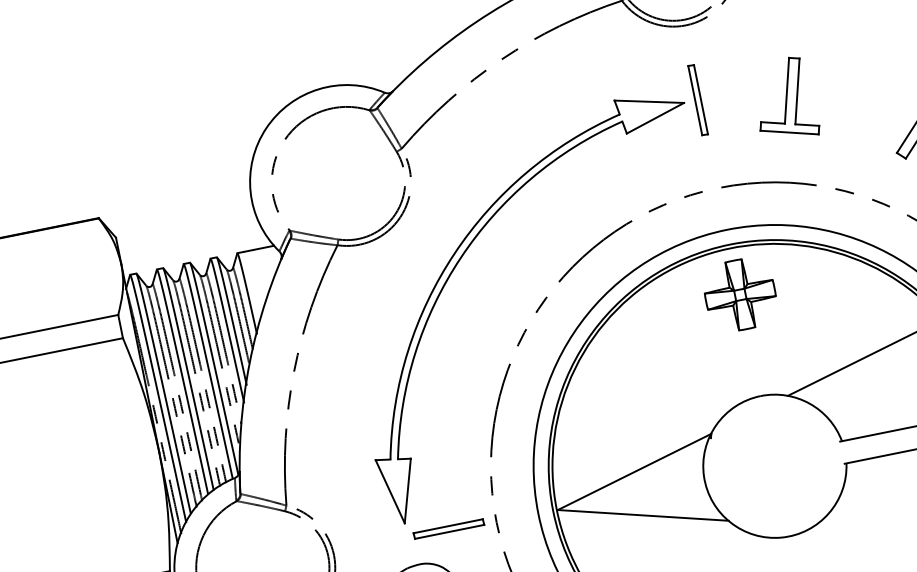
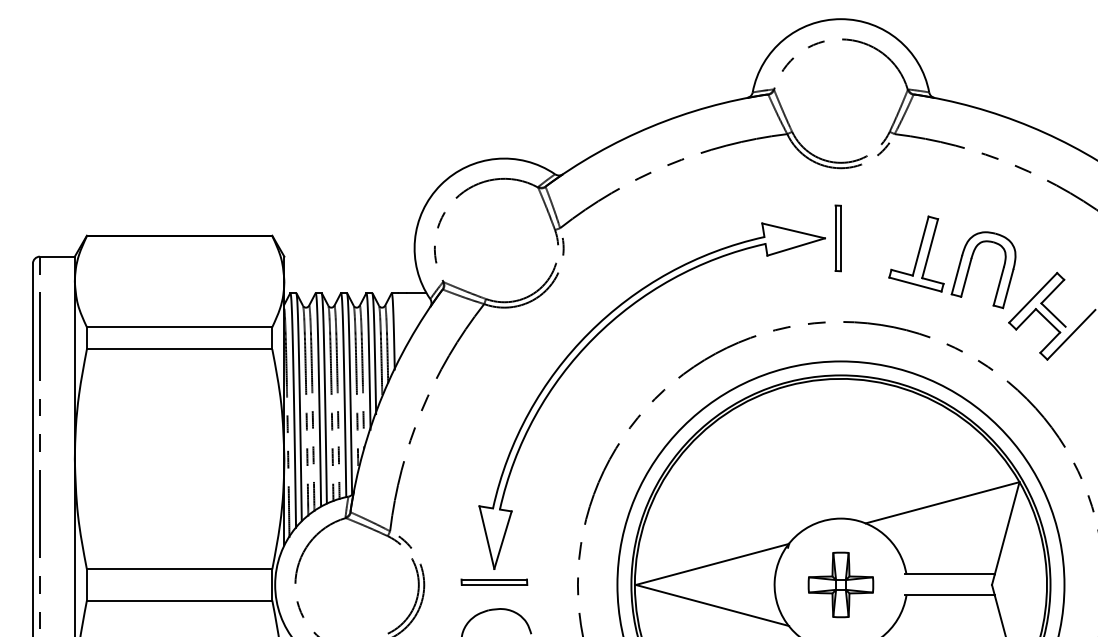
part: (844, 101) -> (970, 266), added
part: (739, 294) -> (840, 584), moved
part: (448, 528) -> (494, 581), moved

